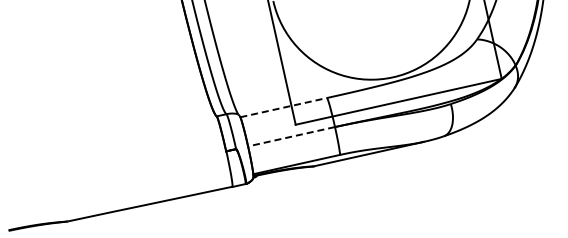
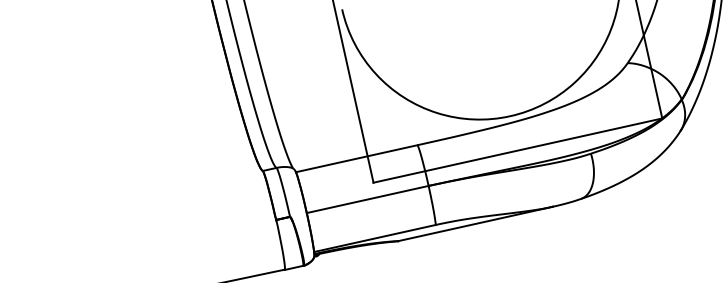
line: (284, 107) -> (357, 158), dashed -> solid
line: (291, 136) -> (367, 199), dashed -> solid

